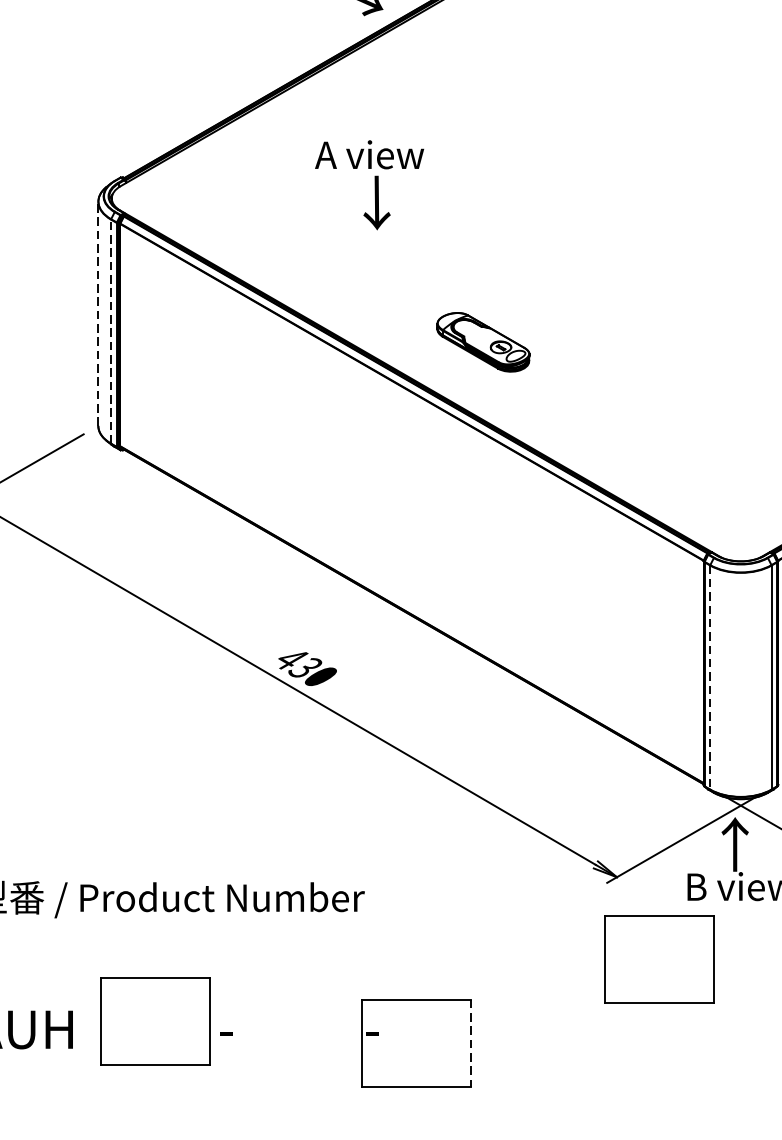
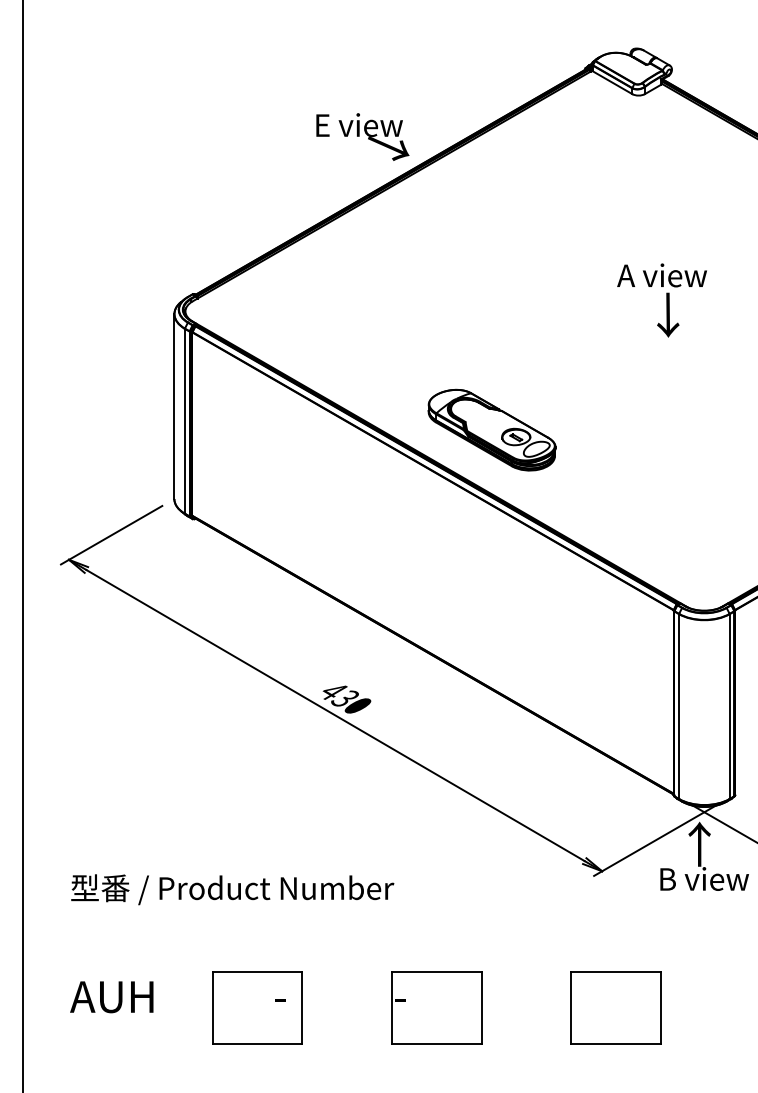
text: (368, 185) -> (661, 300), moved
line: (98, 313) -> (174, 406), dashed -> solid
line: (110, 330) -> (184, 420), dashed -> solid
part: (482, 341) -> (491, 429), size x1.67
line: (710, 678) -> (679, 707), dashed -> solid
part: (658, 958) -> (615, 1007), moved
part: (155, 1020) -> (257, 1007), moved
line: (470, 1043) -> (481, 1008), dashed -> solid

